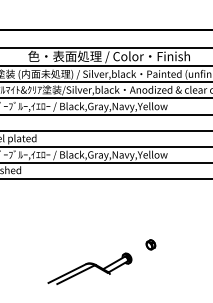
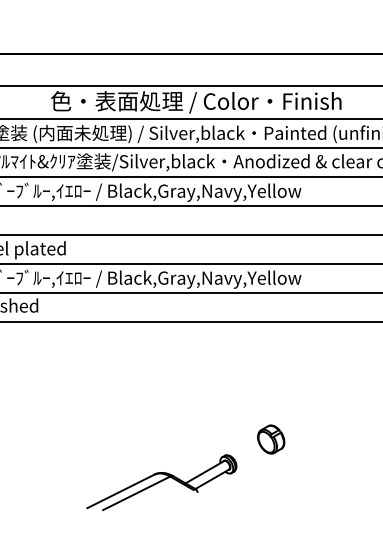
part: (150, 244) -> (270, 439), size x1.67

